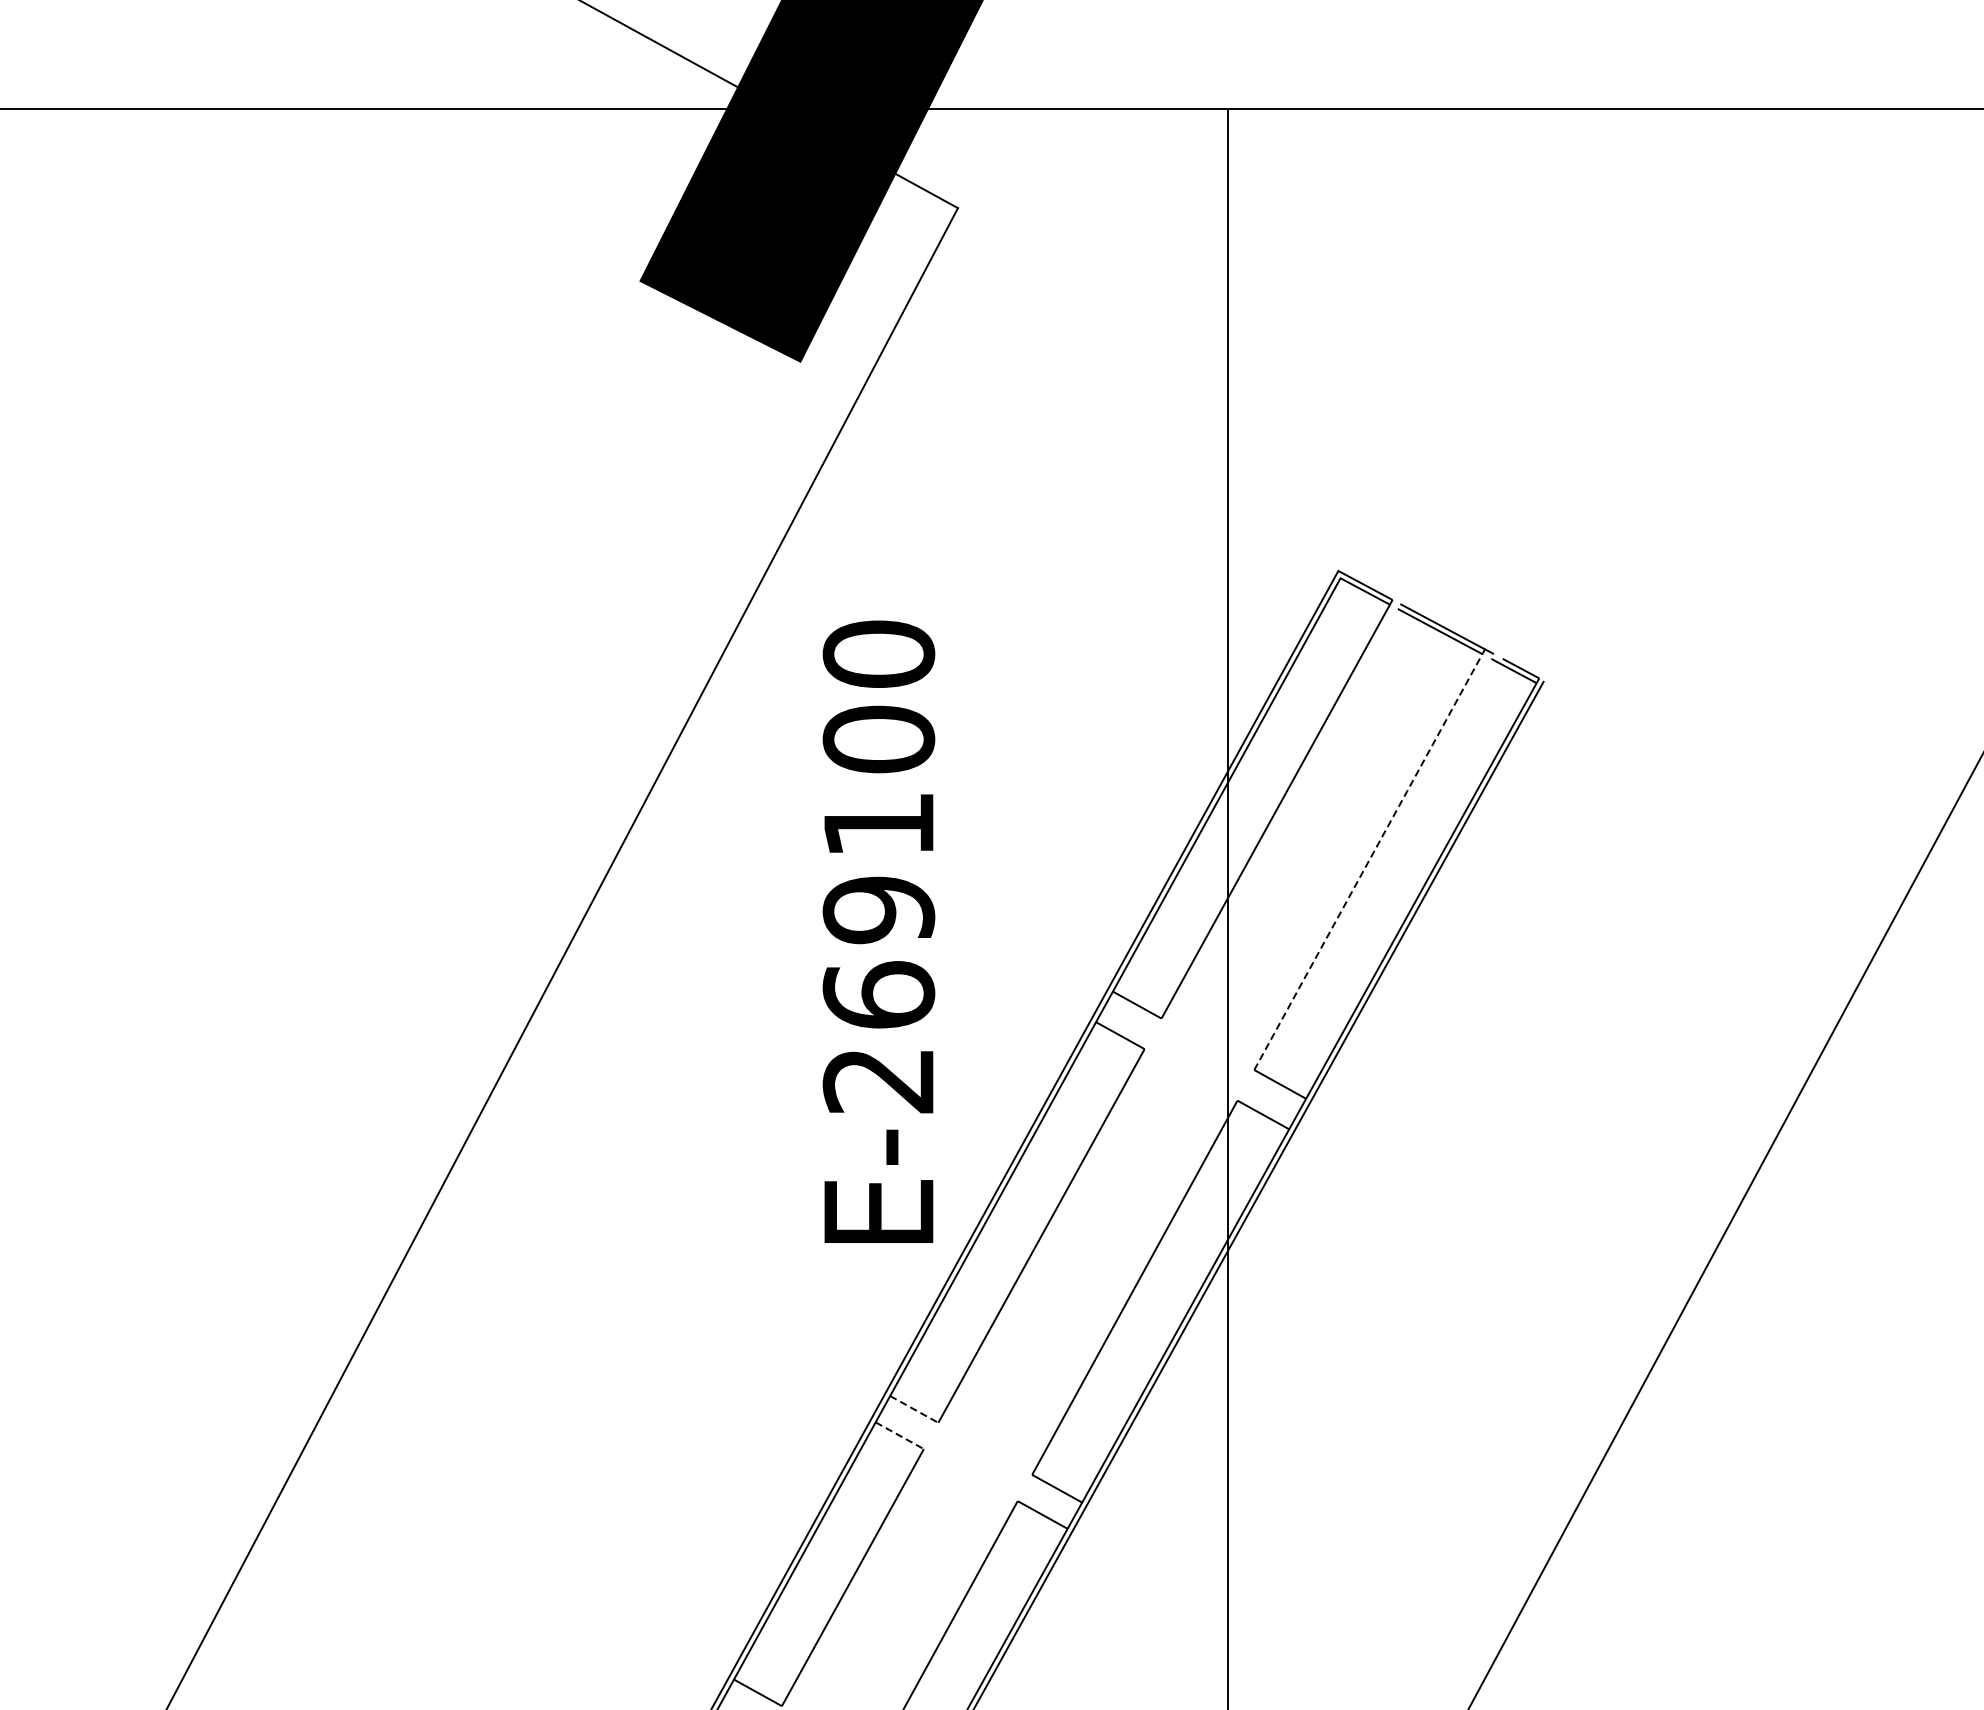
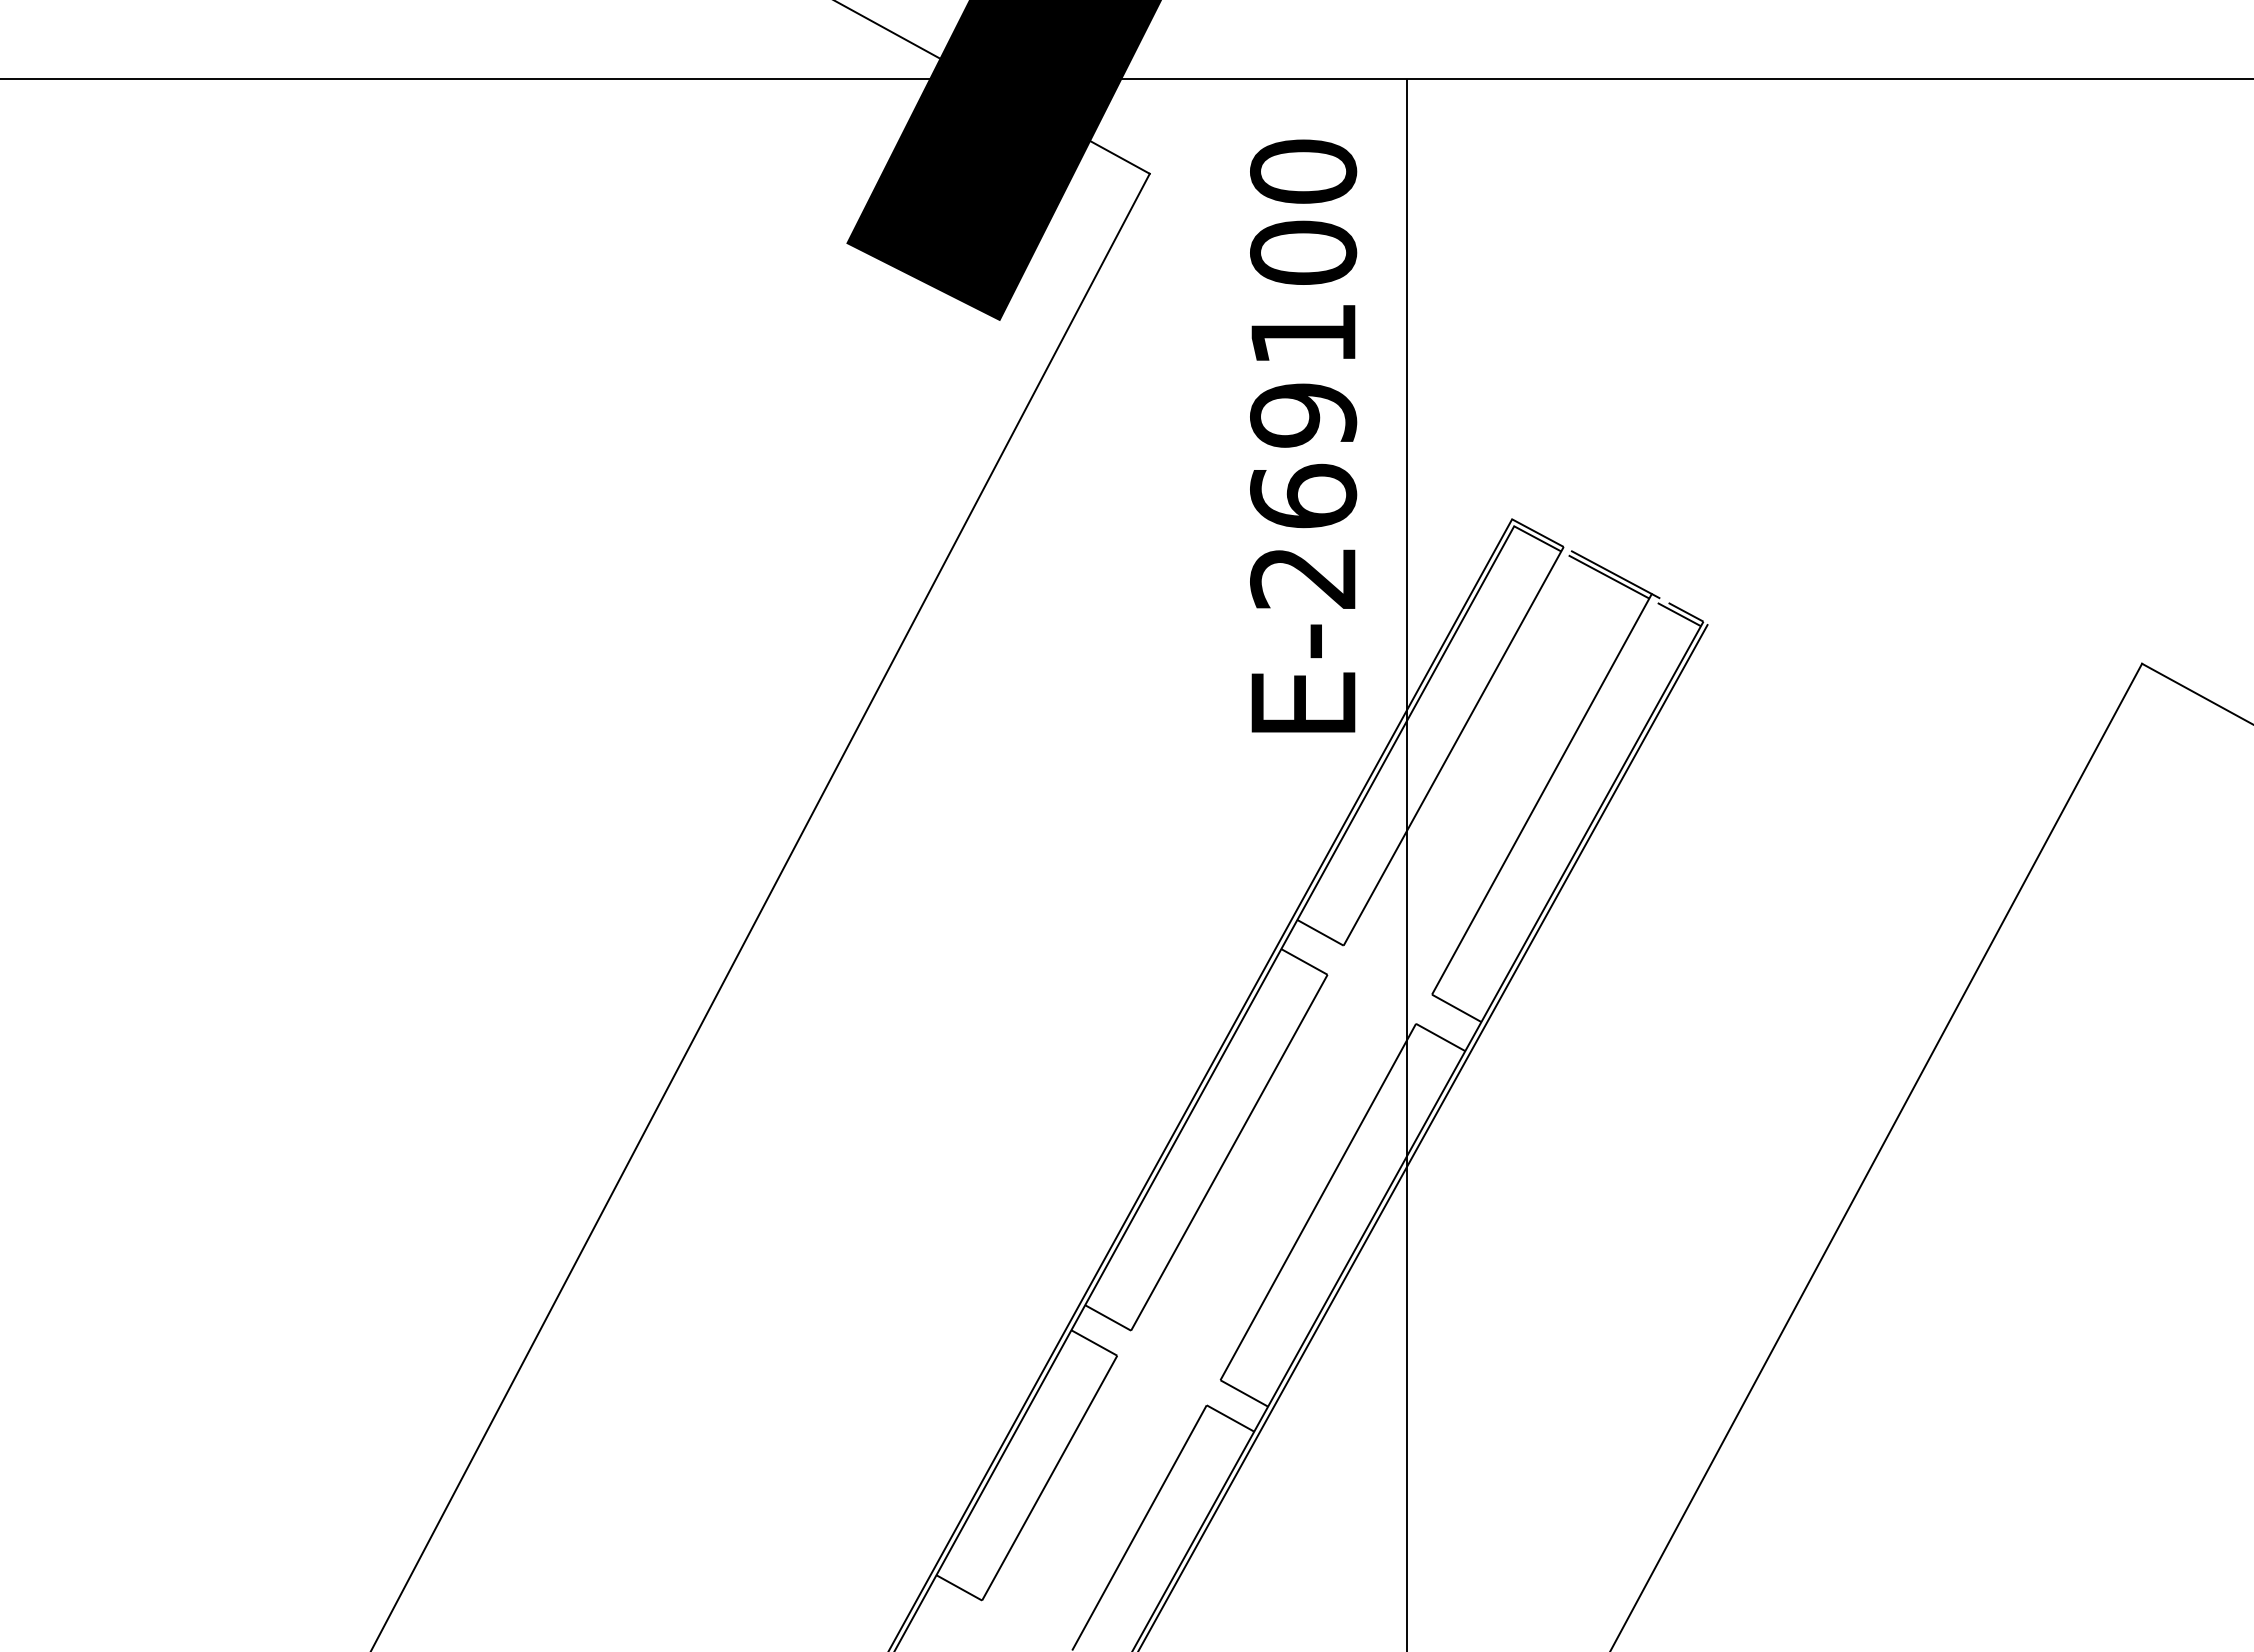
line: (1370, 858) -> (1542, 793), dashed -> solid
text: (878, 931) -> (1303, 435), moved
line: (914, 1410) -> (1108, 1318), dashed -> solid
line: (899, 1436) -> (1094, 1343), dashed -> solid

